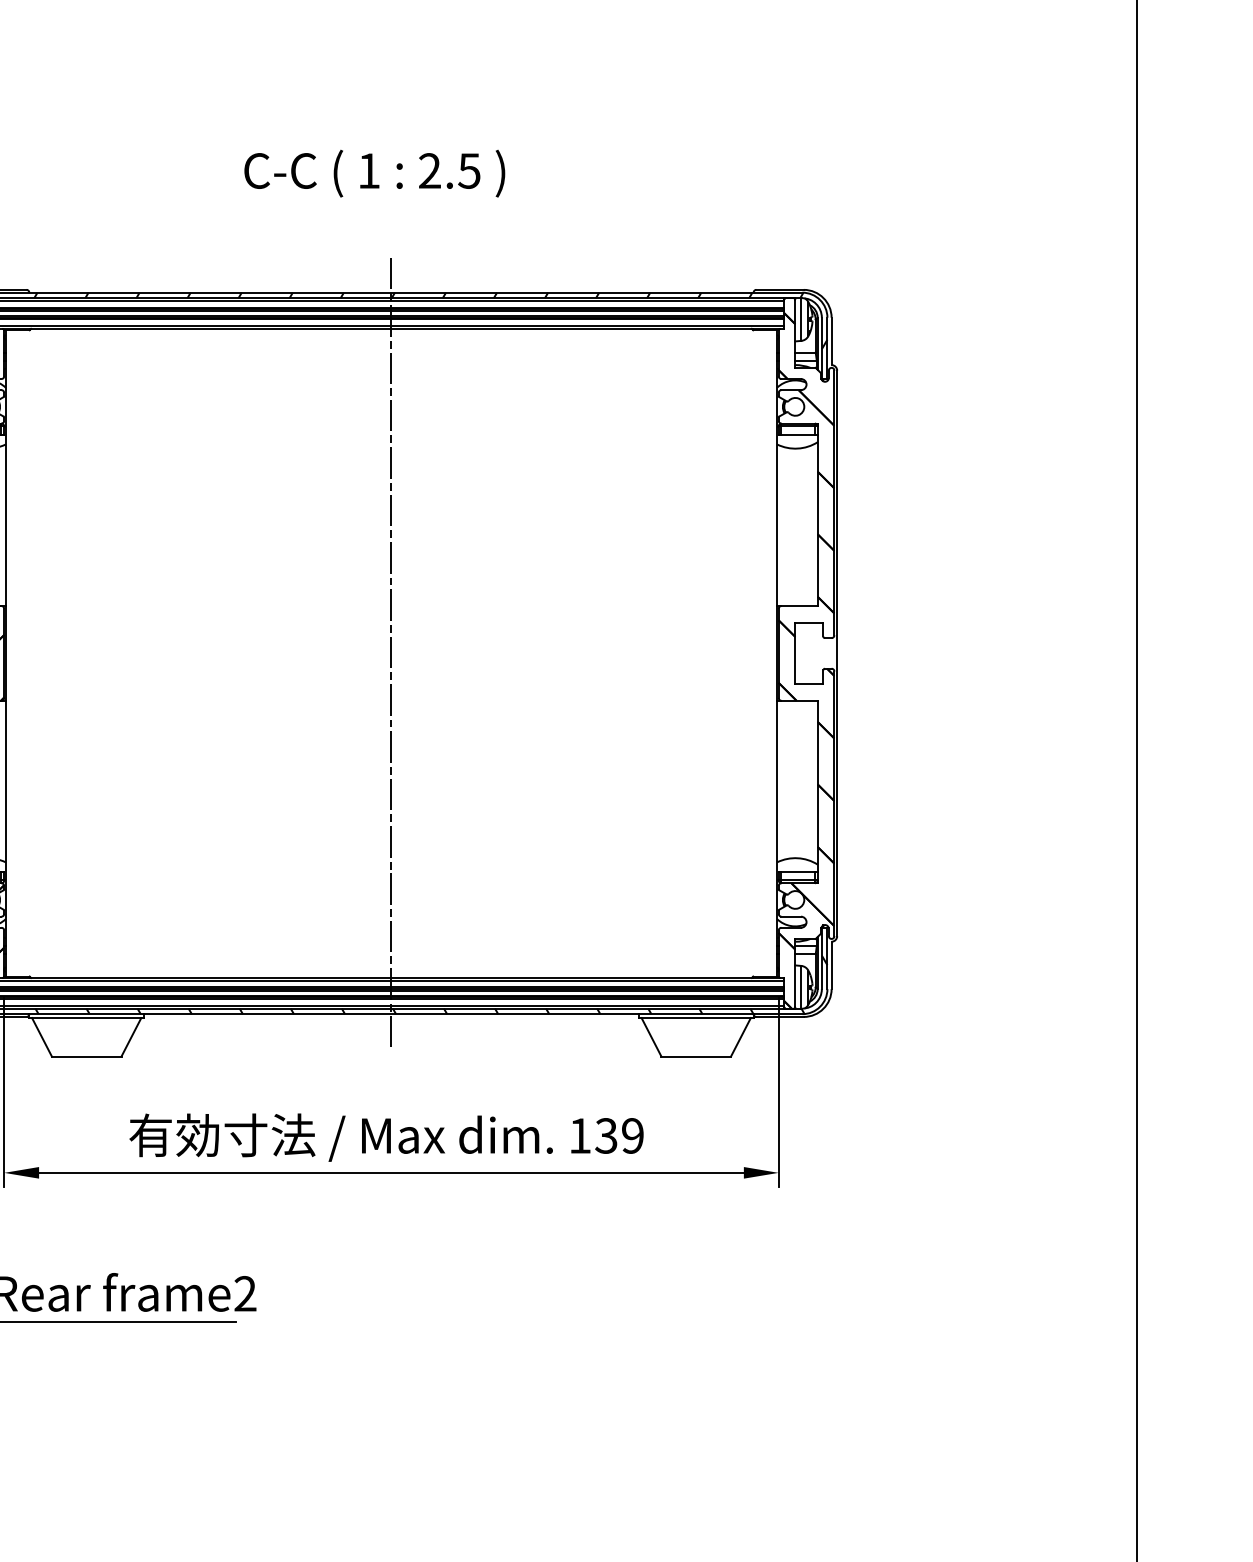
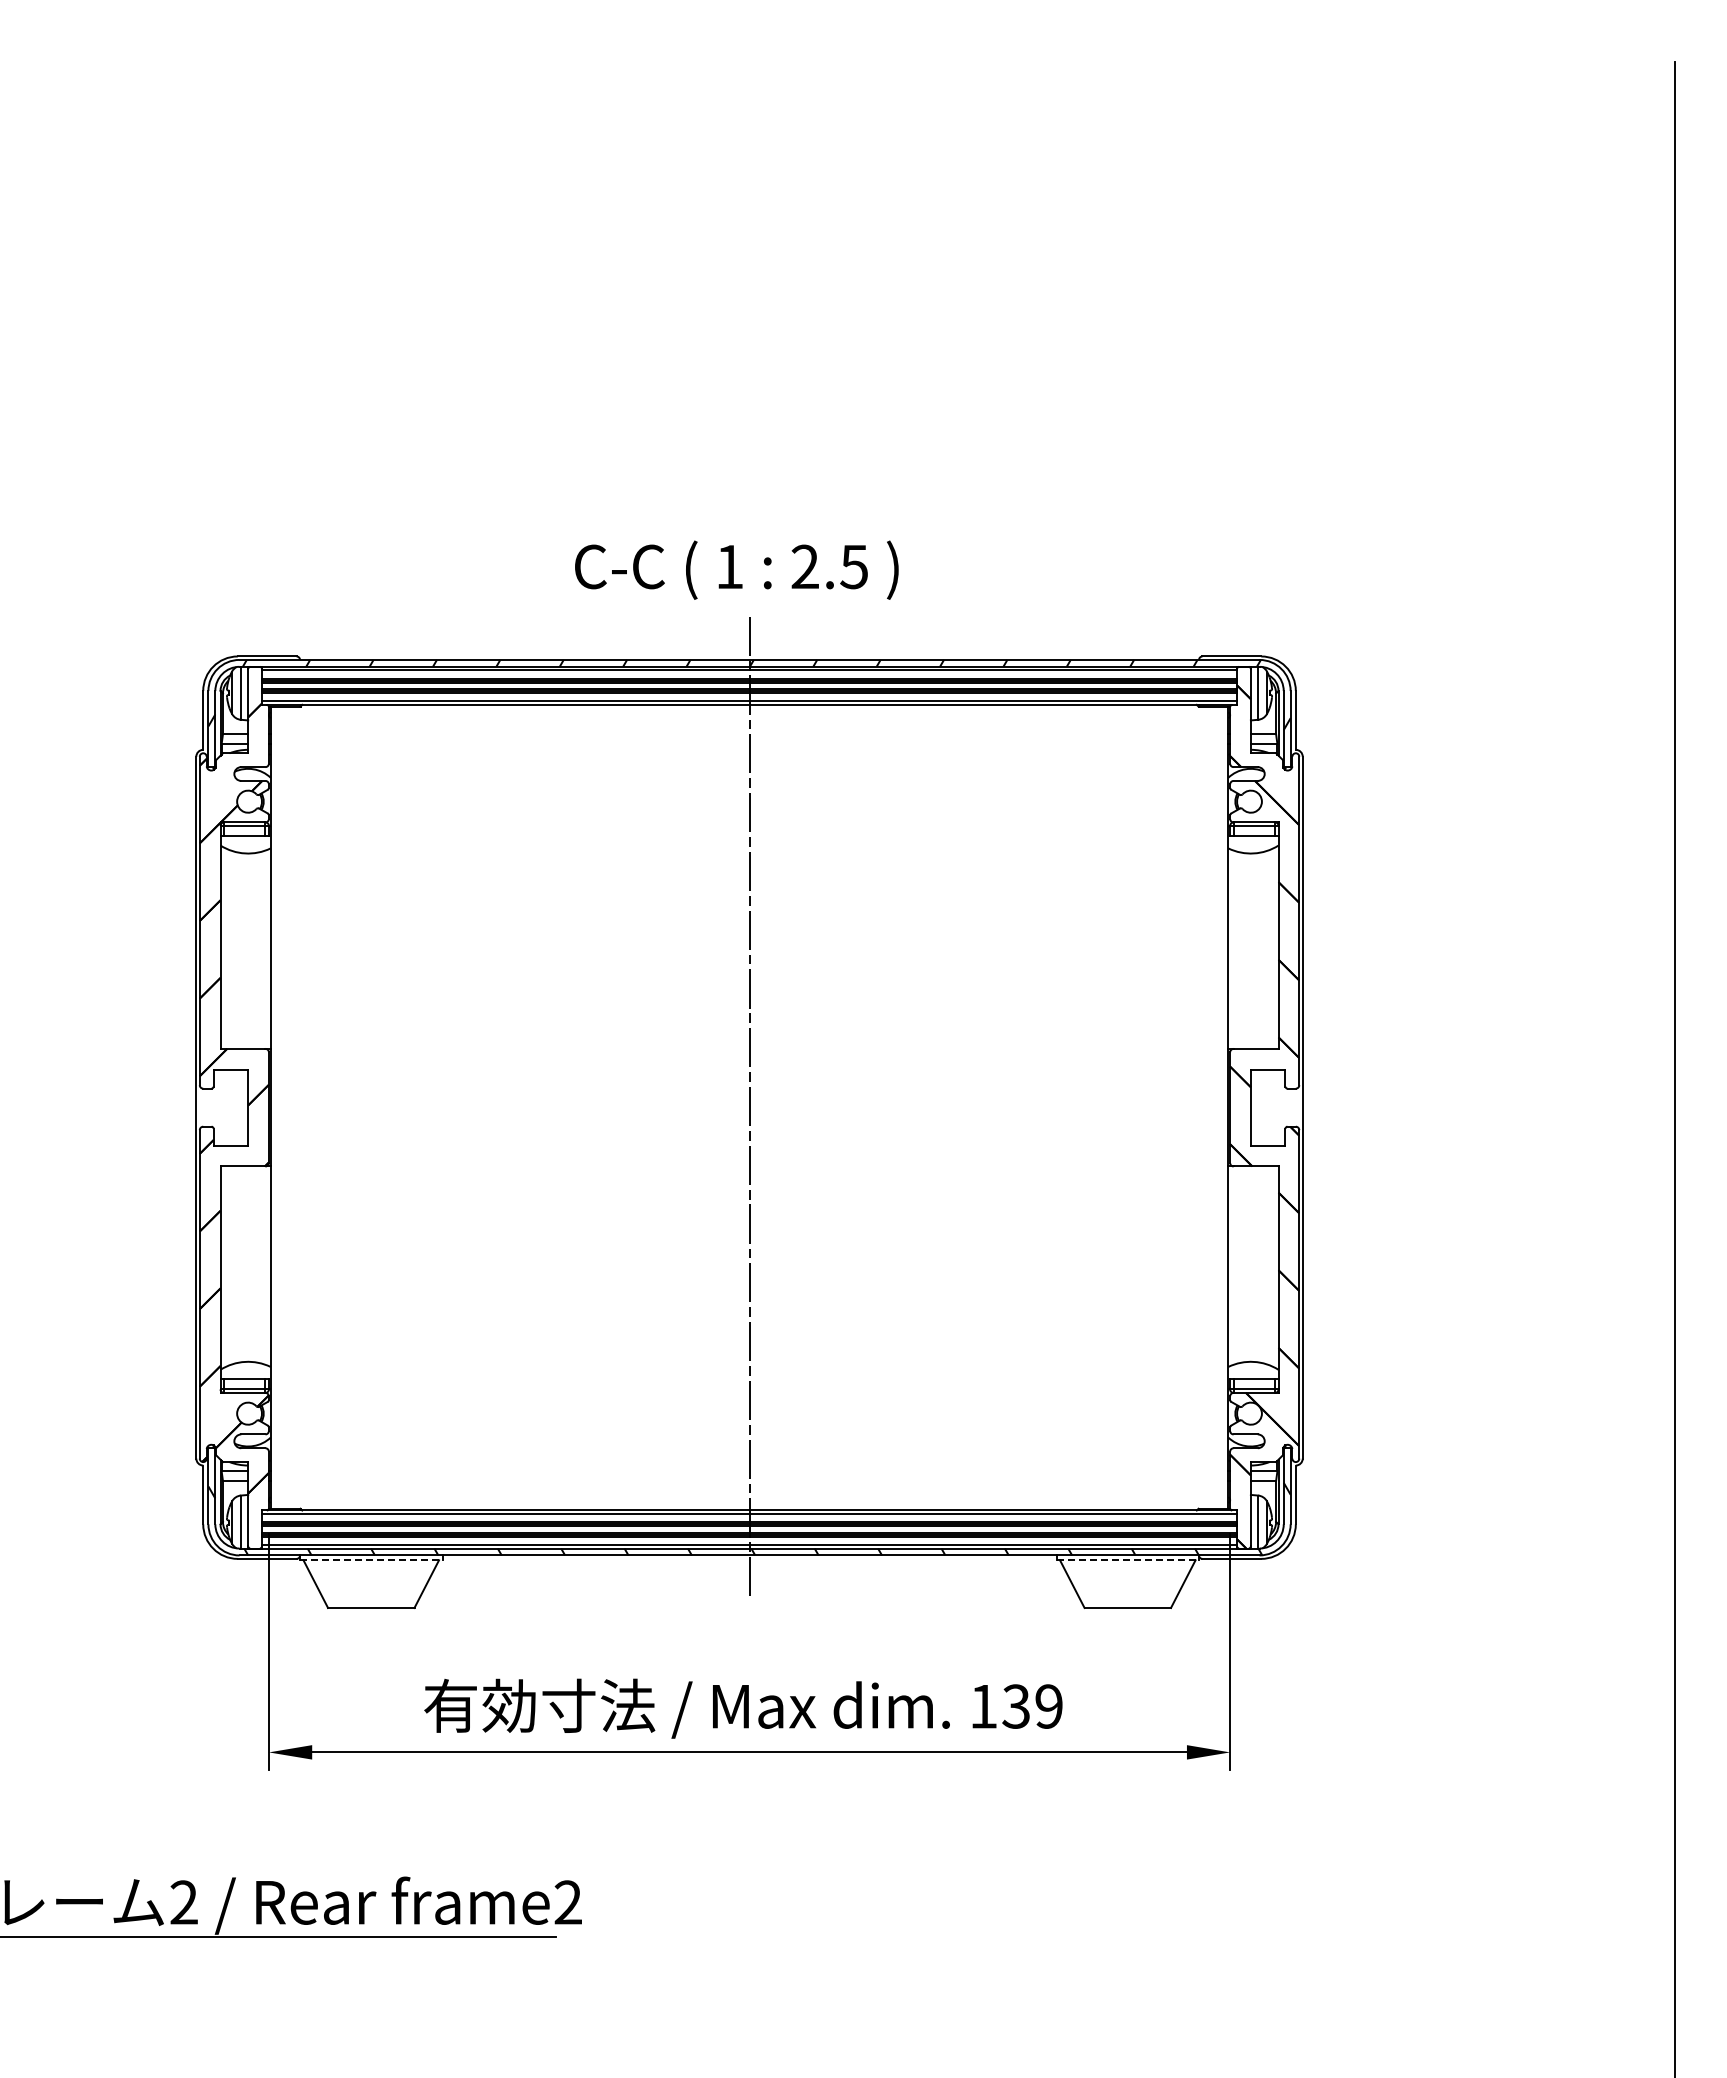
text: (374, 173) -> (736, 569), moved
line: (86, 1018) -> (371, 1560), solid -> dashed
line: (696, 1018) -> (1128, 1560), solid -> dashed

